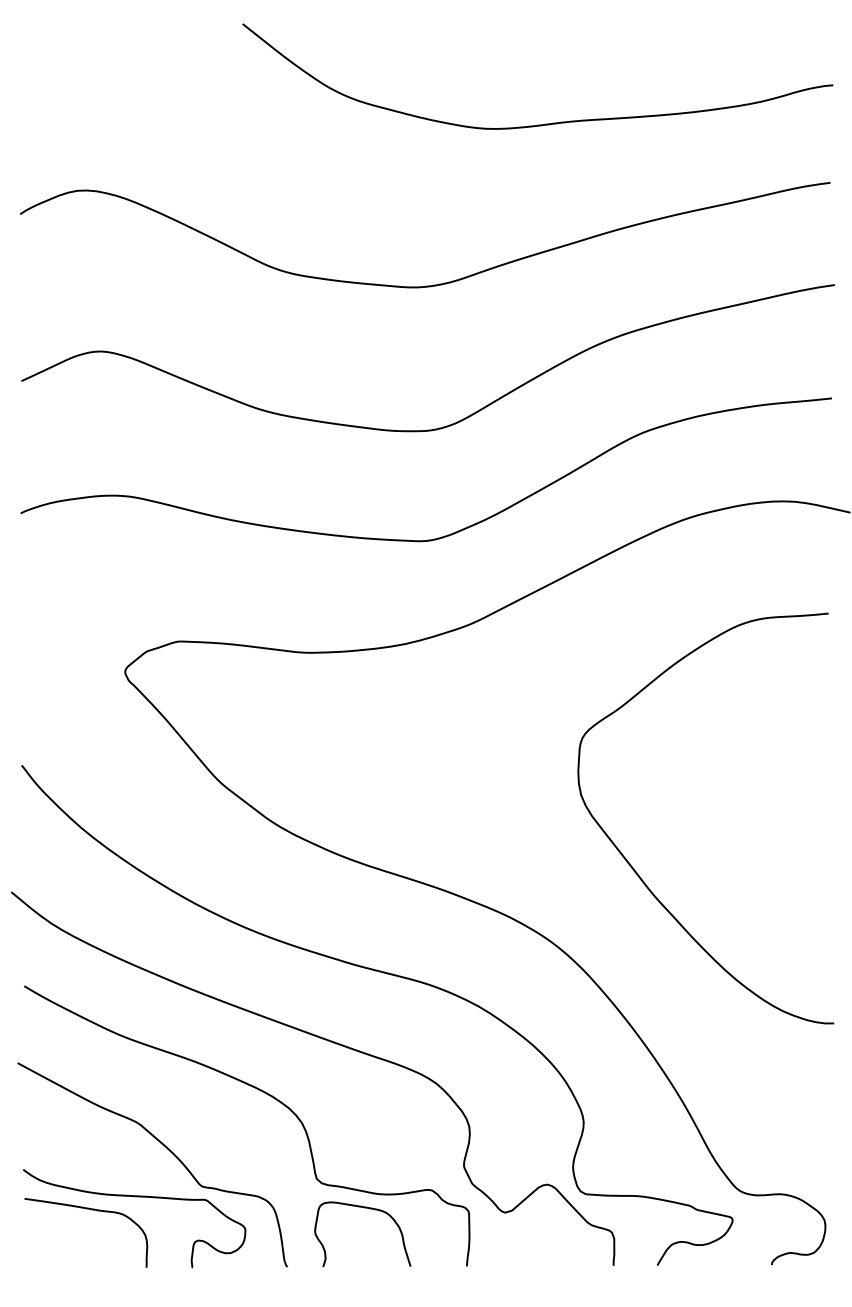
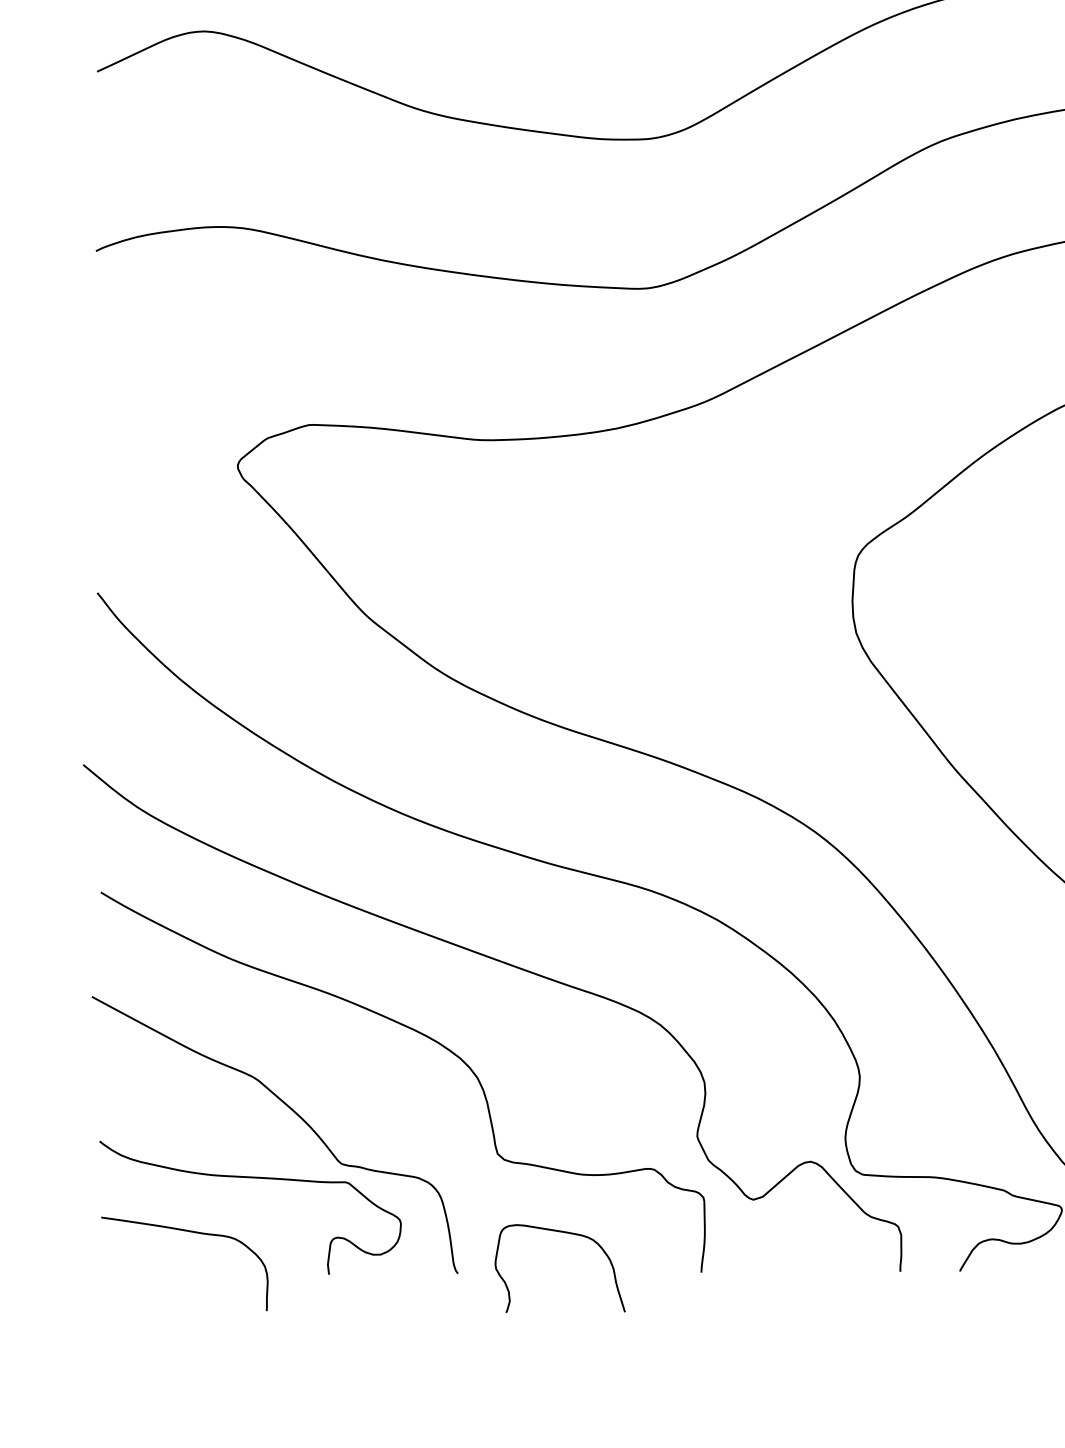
curve: (369, 1209) -> (569, 1234), moved
curve: (91, 1210) -> (192, 1233), moved

